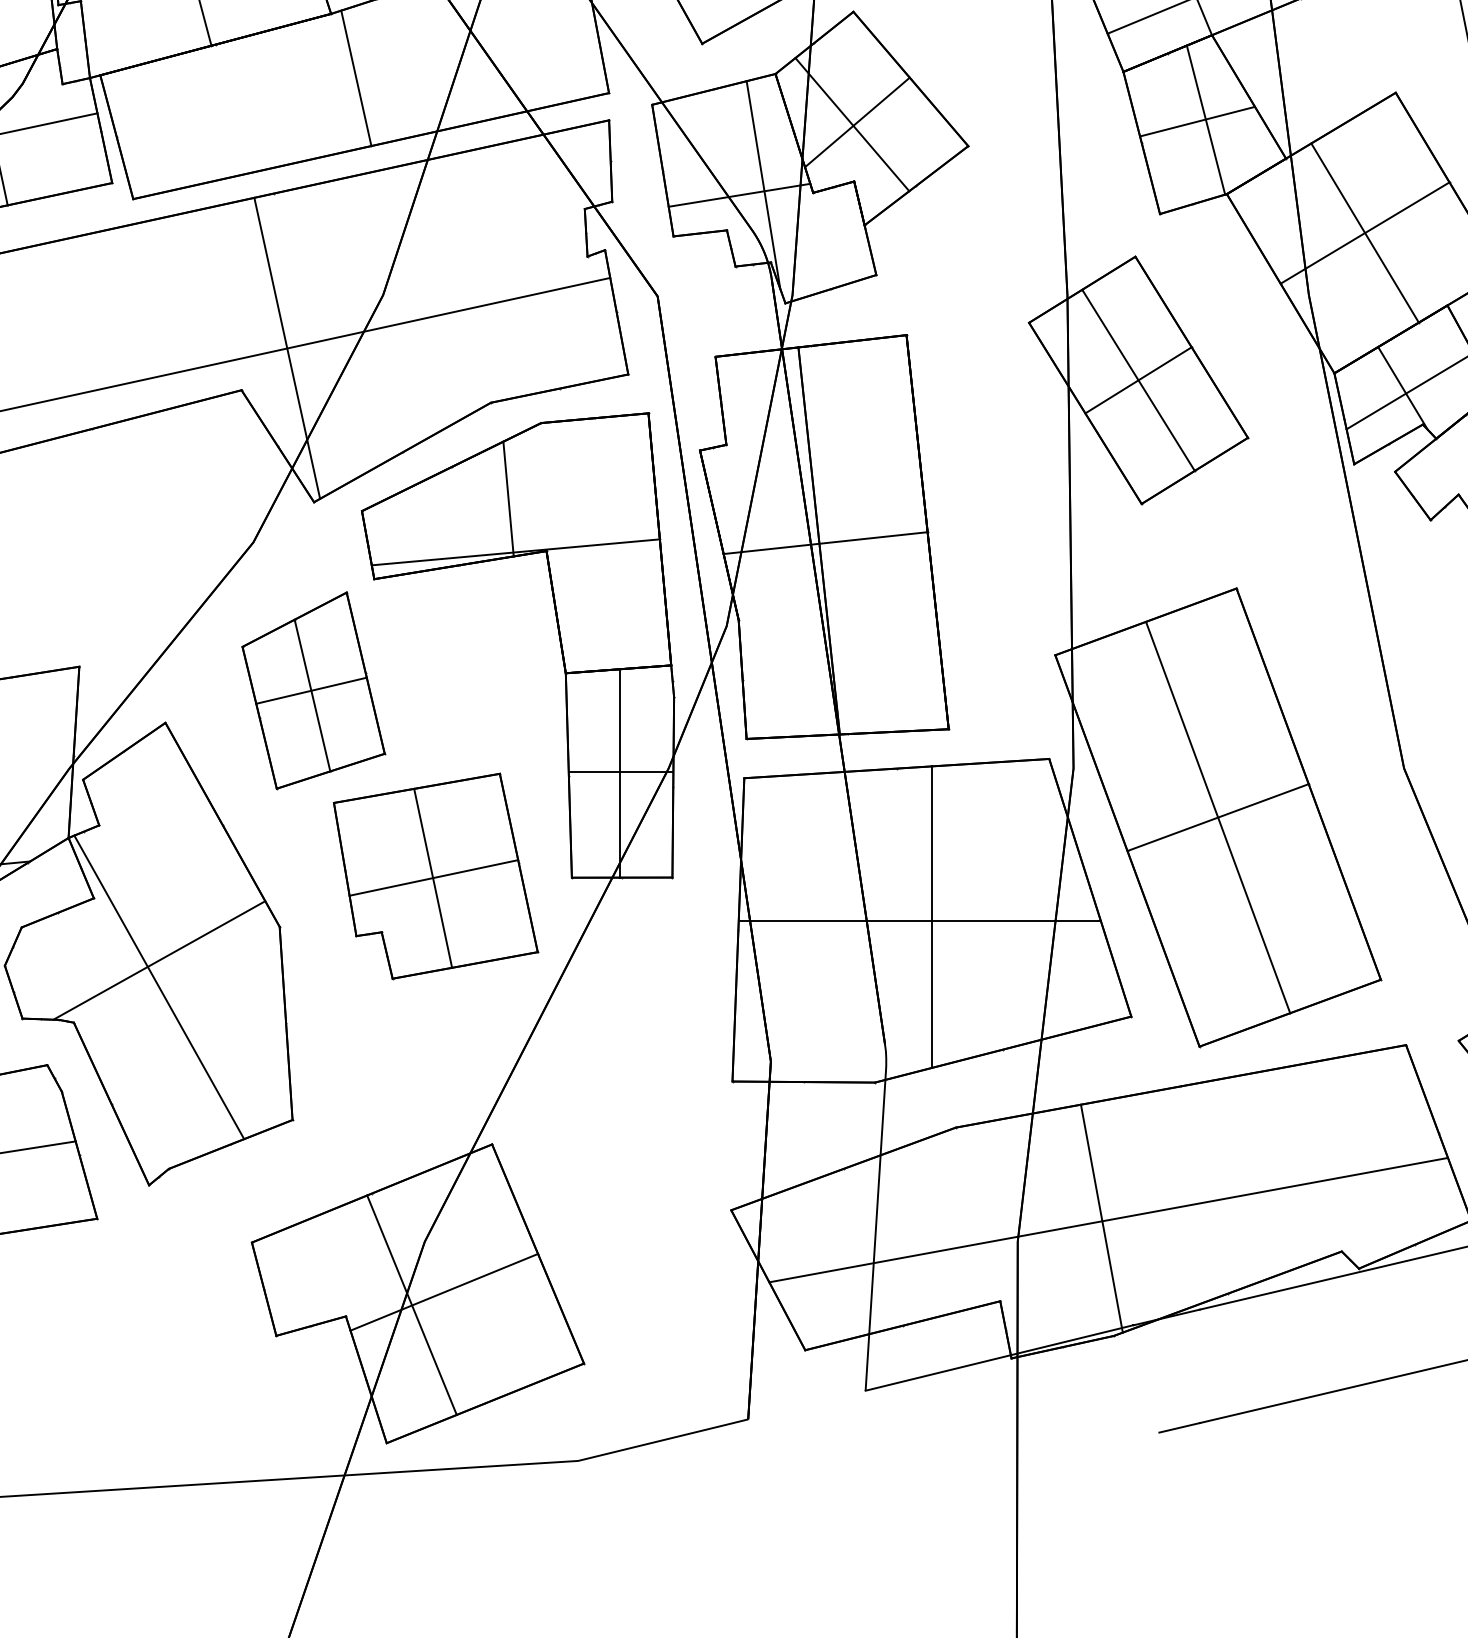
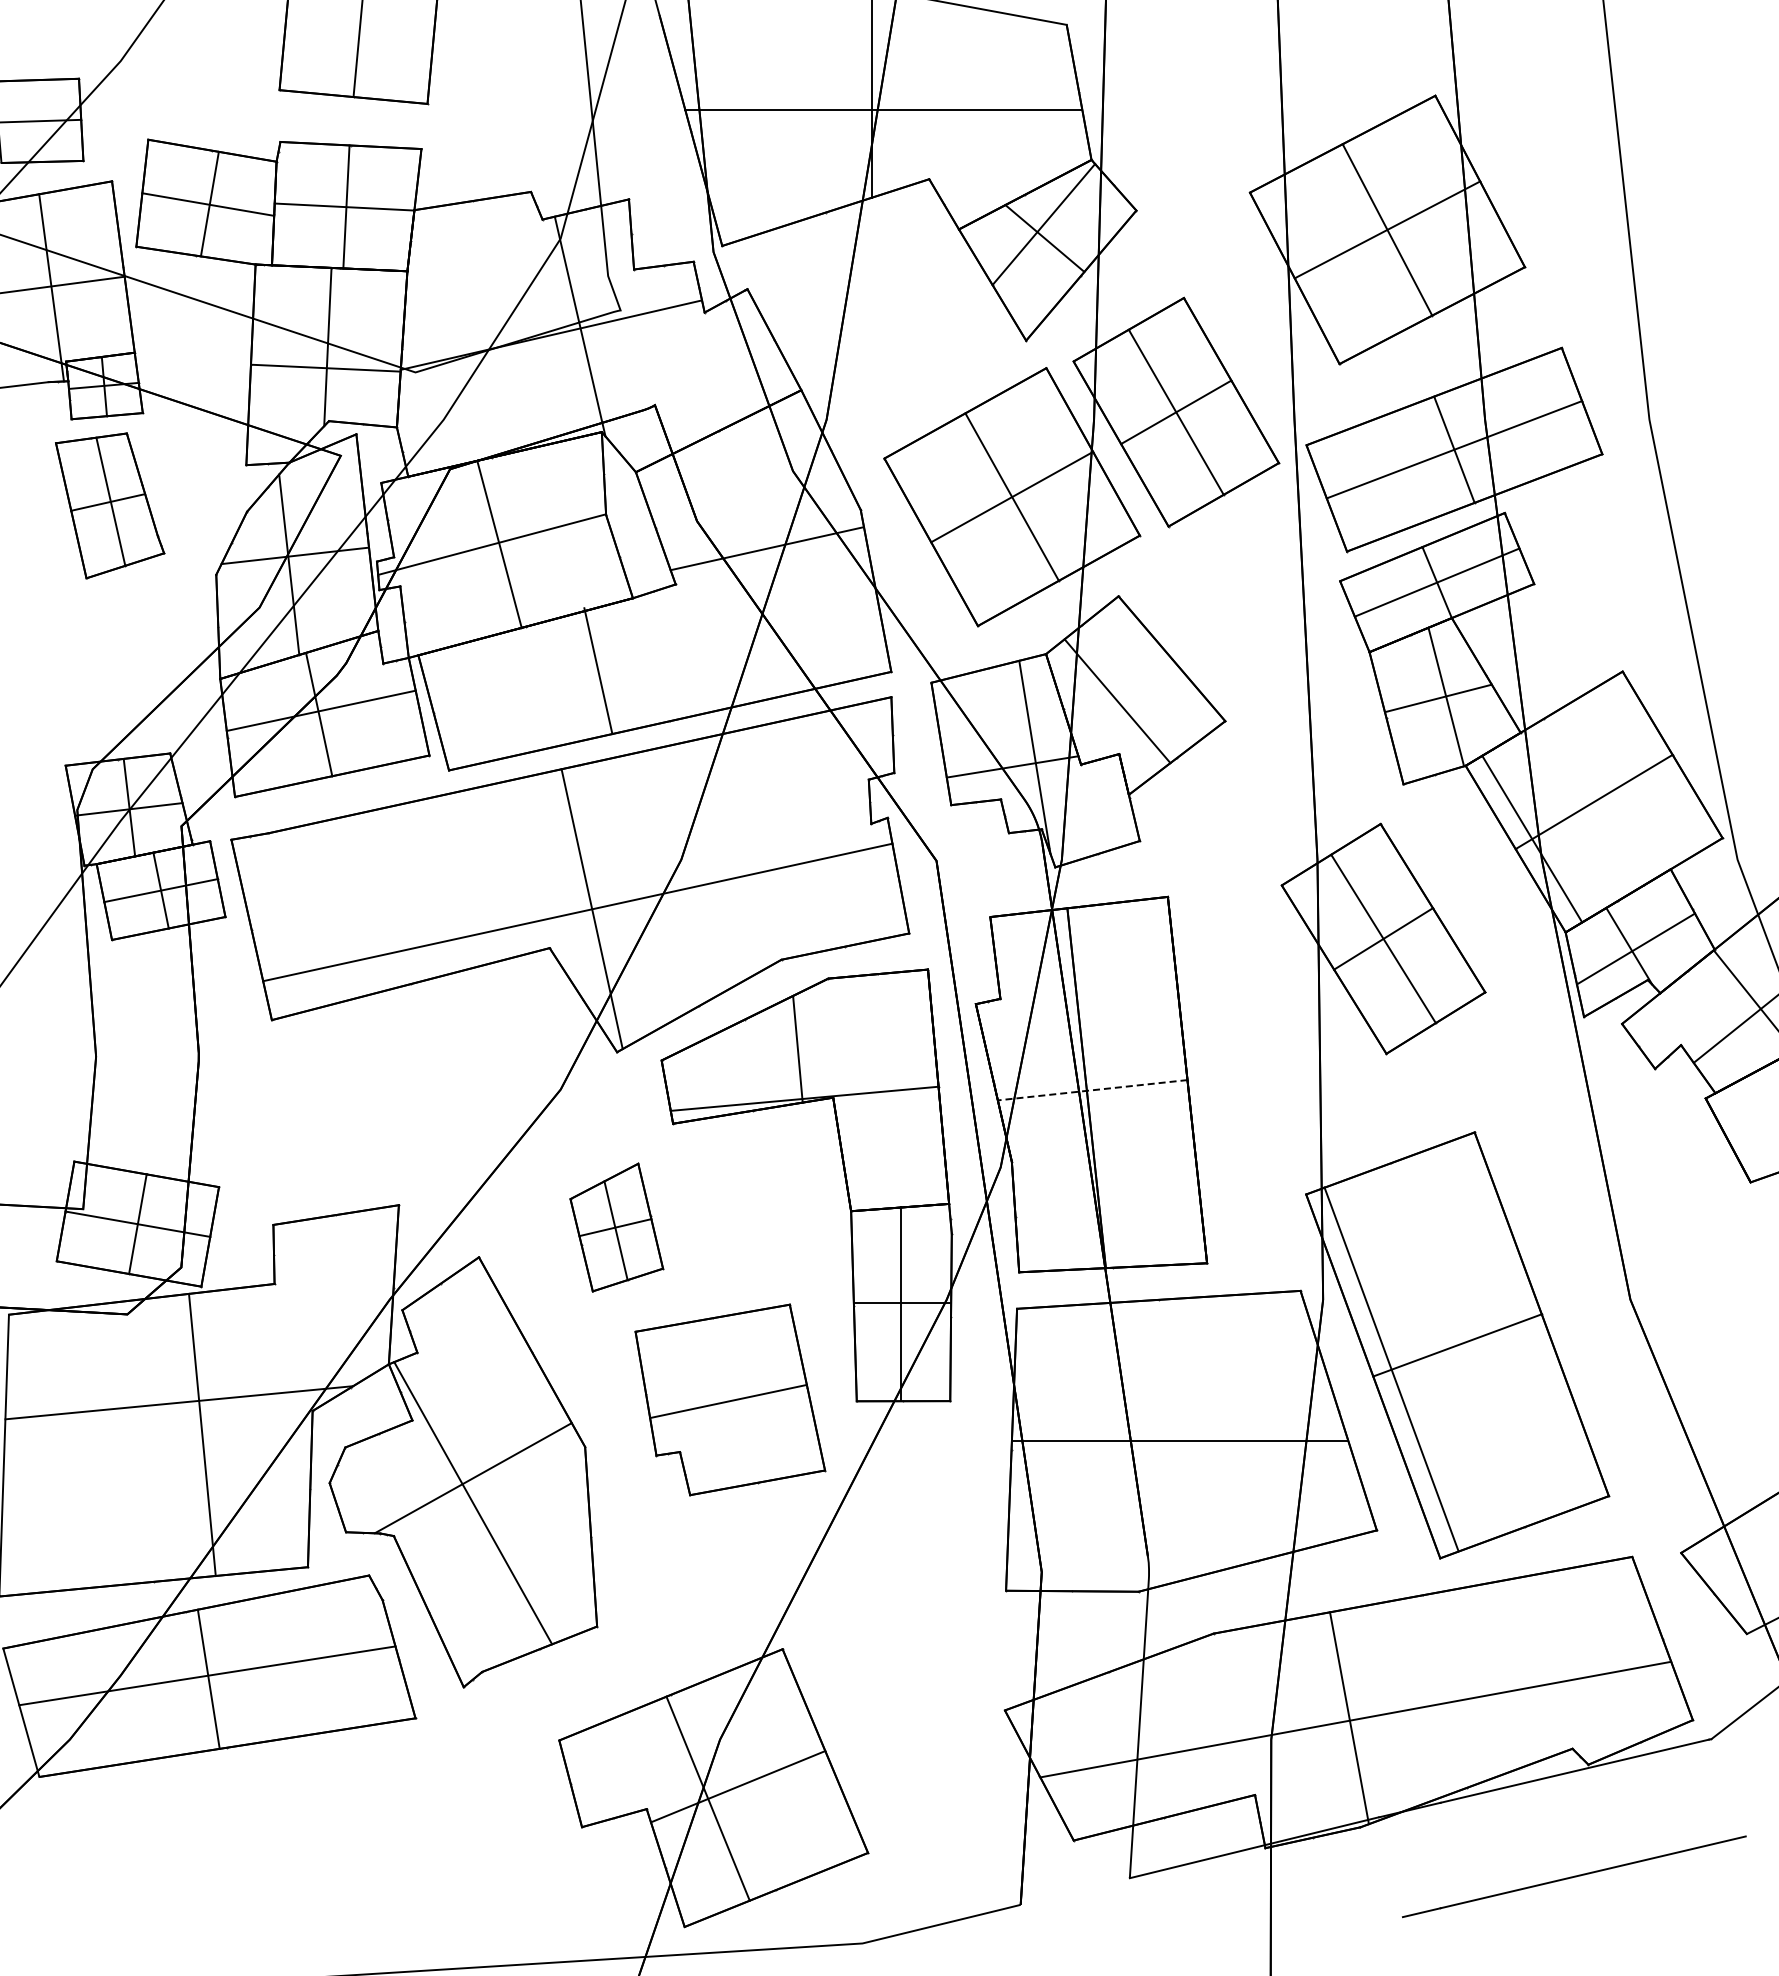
line: (356, 78) -> (598, 671), moved
line: (856, 121) -> (1121, 698), removed
line: (1365, 232) -> (1532, 838), moved
line: (825, 543) -> (1092, 1090), solid -> dashed
part: (313, 690) -> (616, 1227), size x0.7
line: (1218, 817) -> (1391, 1369), moved
line: (432, 877) -> (727, 1401), removed
line: (931, 916) -> (1191, 1437), removed

